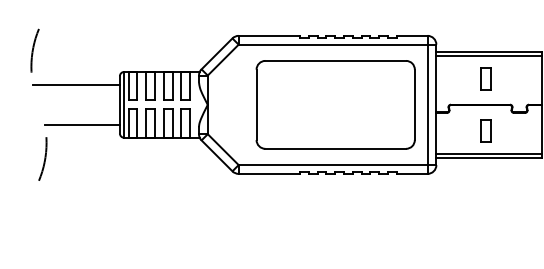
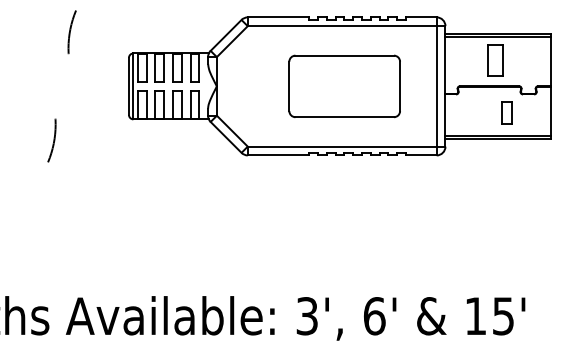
arc: (33, 50) -> (70, 32), moved
part: (485, 77) -> (494, 59), size x1.4
line: (76, 84) -> (85, 66), removed
part: (335, 104) -> (344, 86), size x0.7
line: (82, 124) -> (91, 106), removed
part: (485, 130) -> (506, 112), moved

